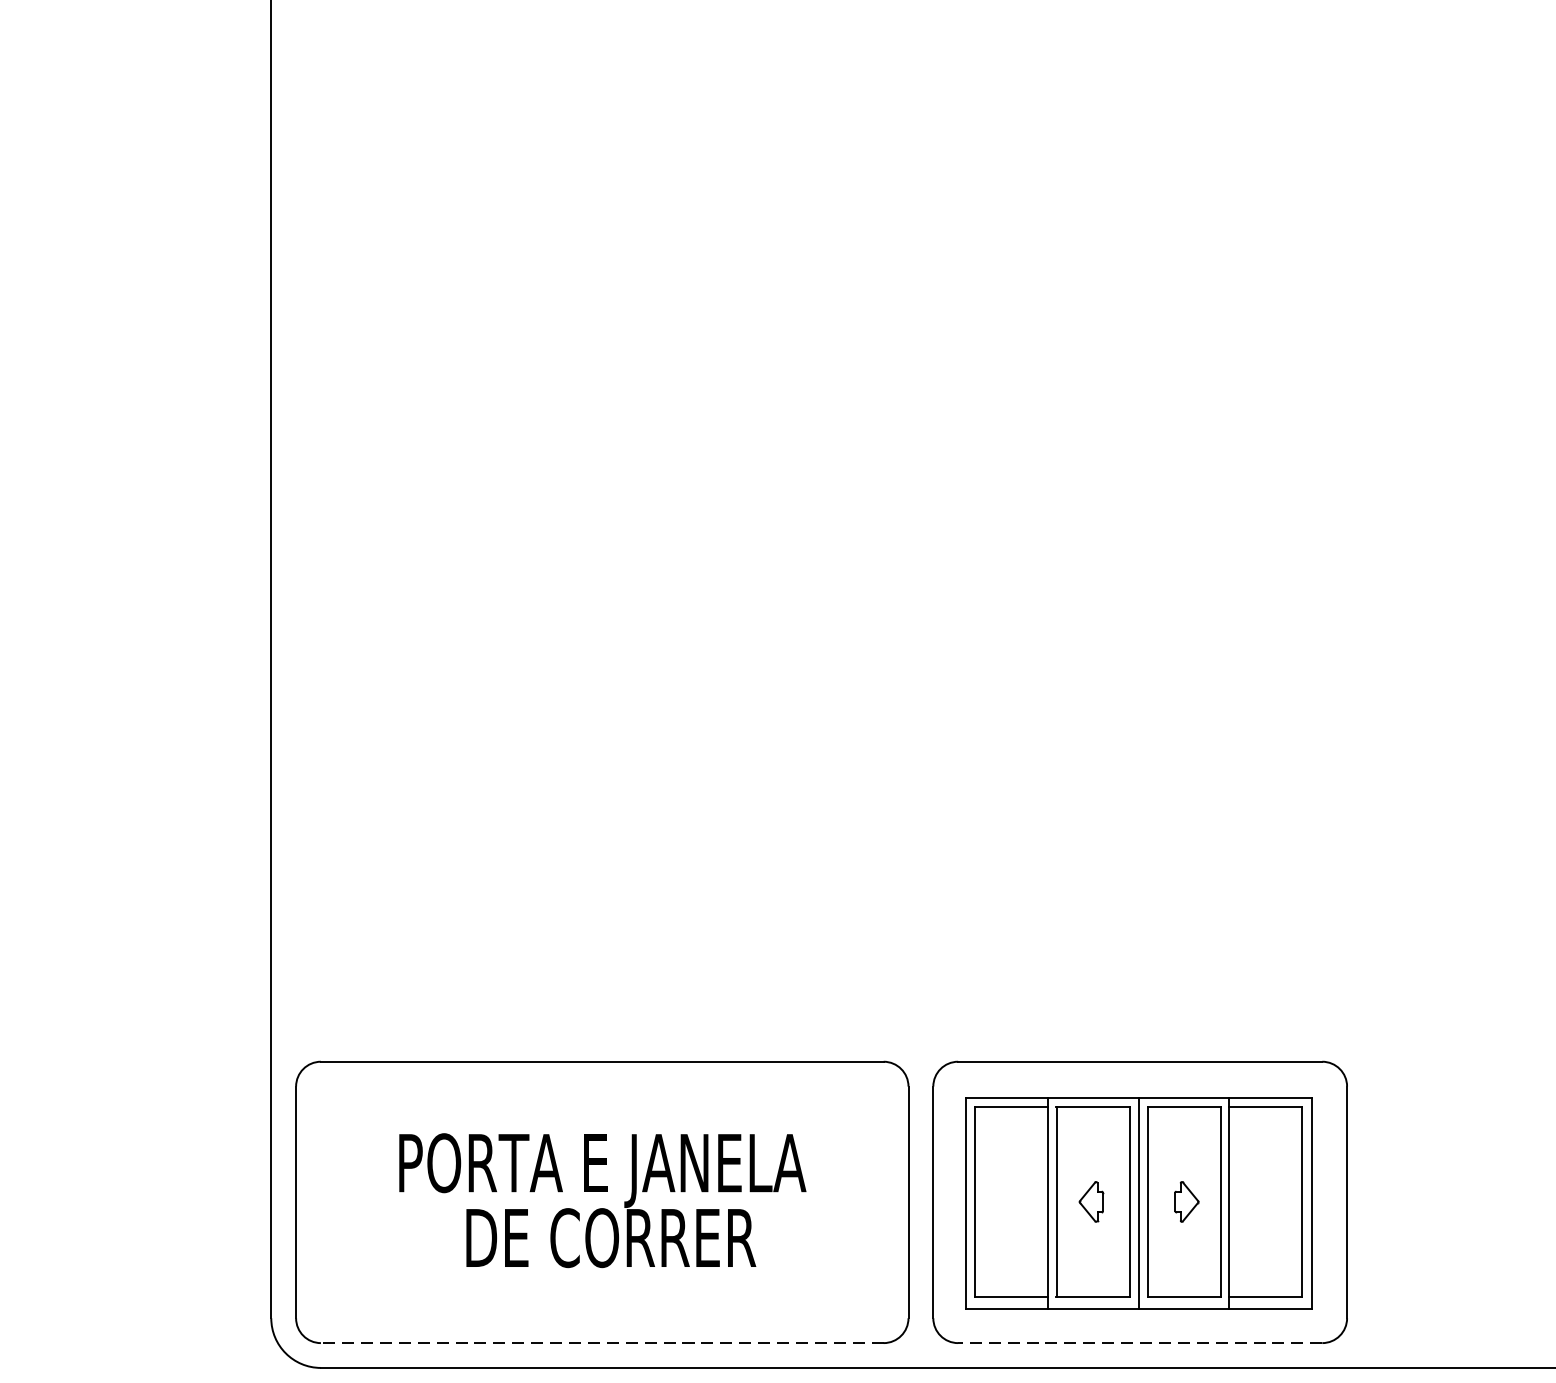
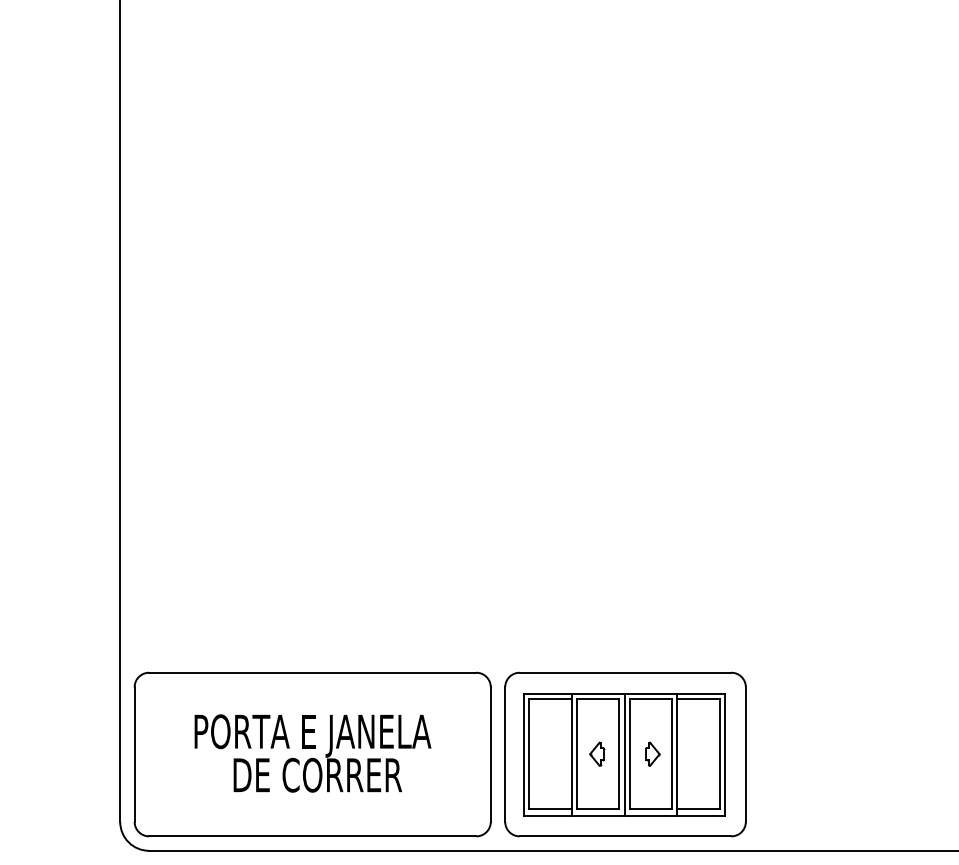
line: (601, 1343) -> (312, 836), dashed -> solid
line: (1140, 1343) -> (625, 836), dashed -> solid

